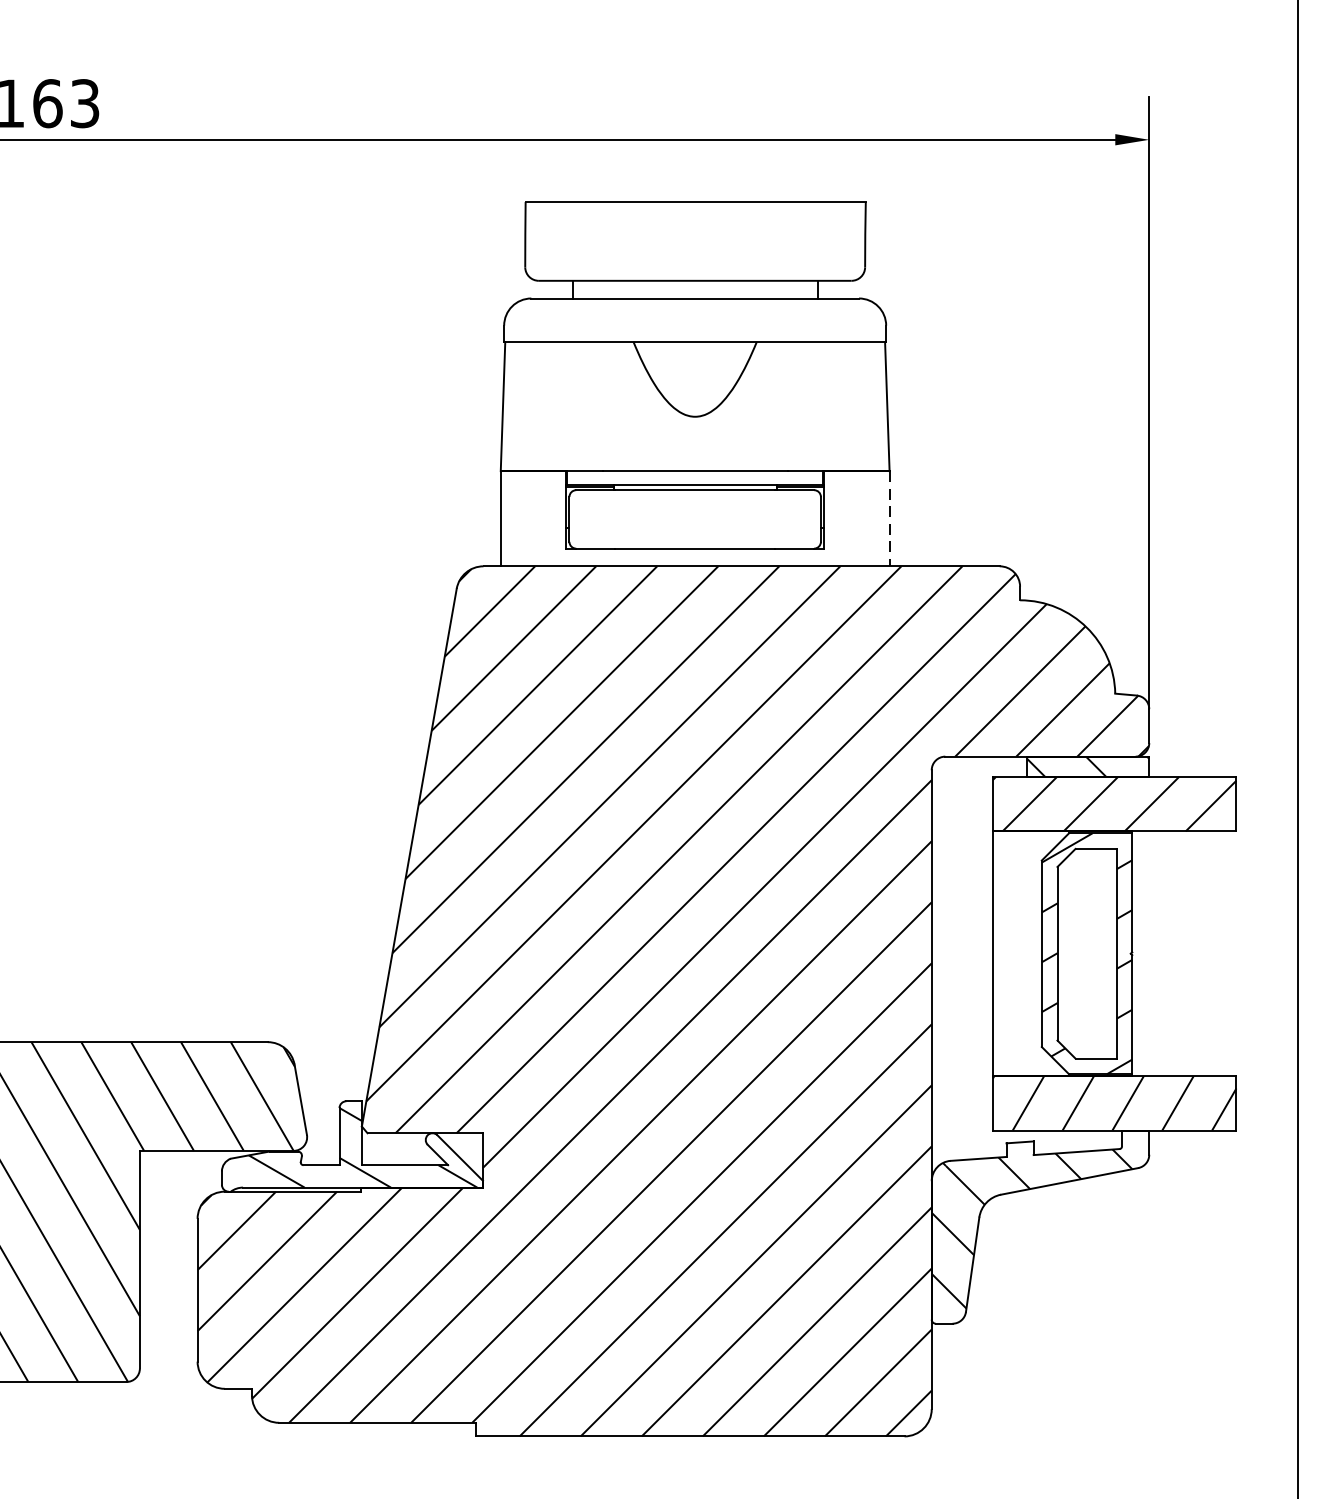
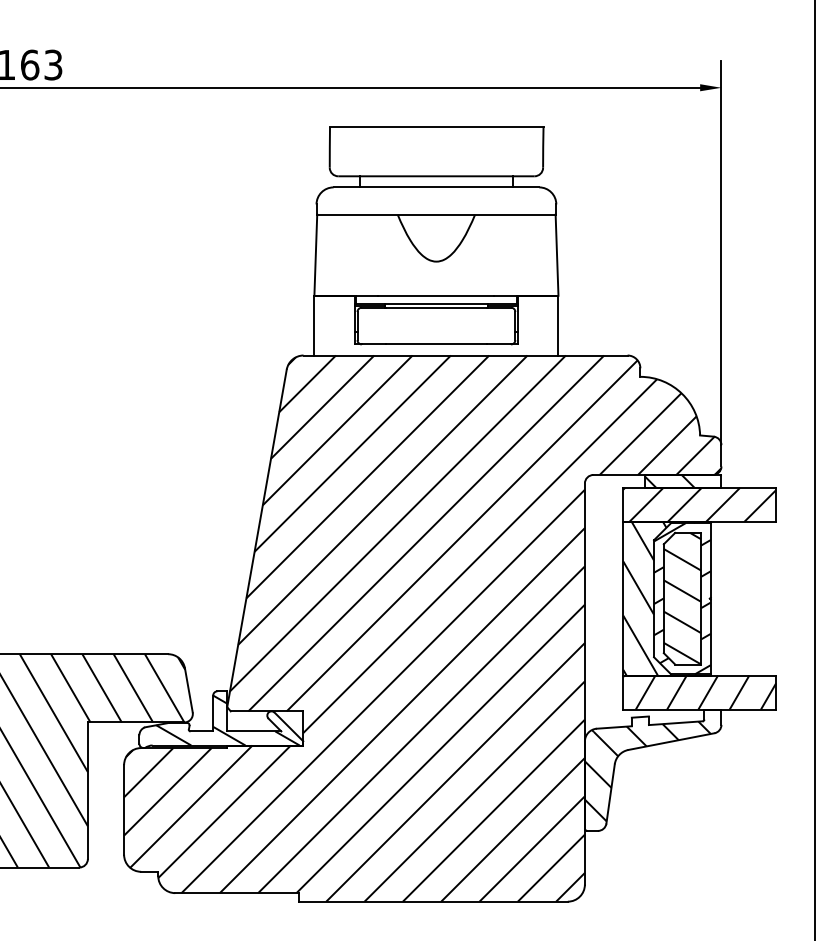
line: (889, 518) -> (558, 325), dashed -> solid
hatch: (1050, 953) -> (659, 598), added
hatch: (1085, 953) -> (681, 598), added

